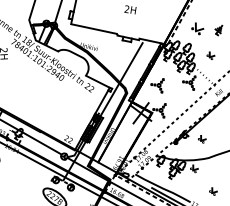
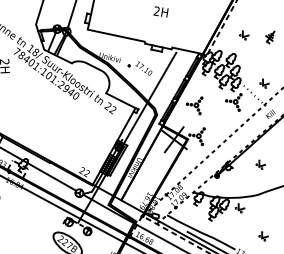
part: (197, 28) -> (244, 35), size x0.62
part: (112, 55) -> (139, 68), added
part: (210, 55) -> (264, 83), moved
part: (202, 139) -> (260, 164), moved

